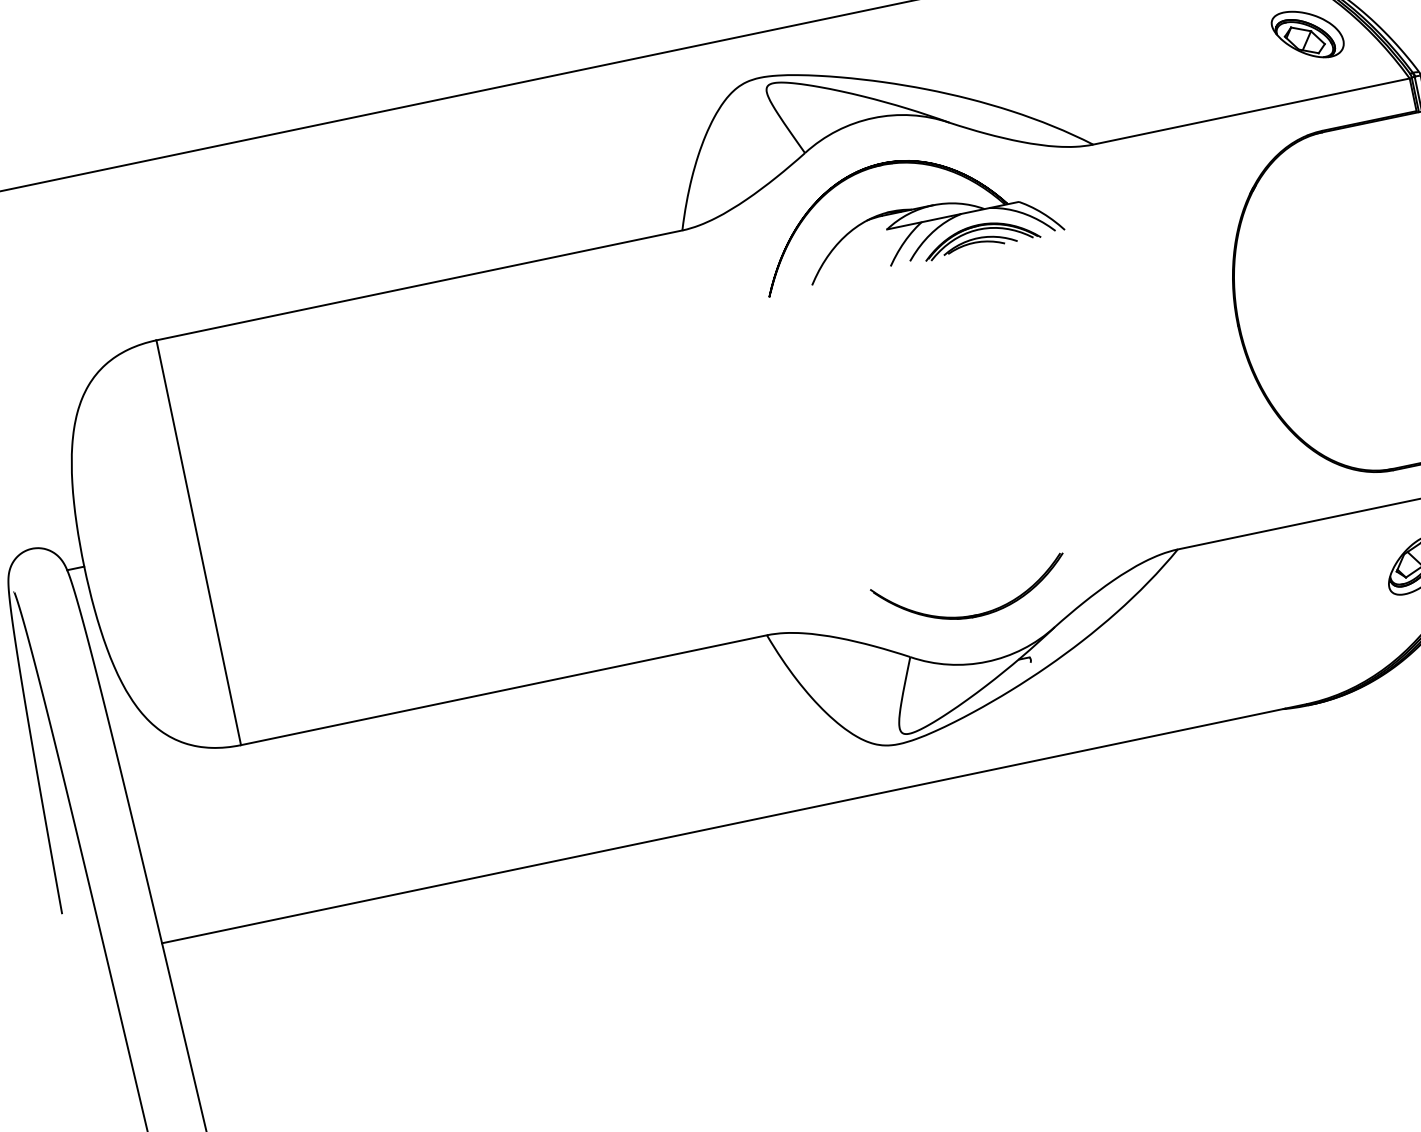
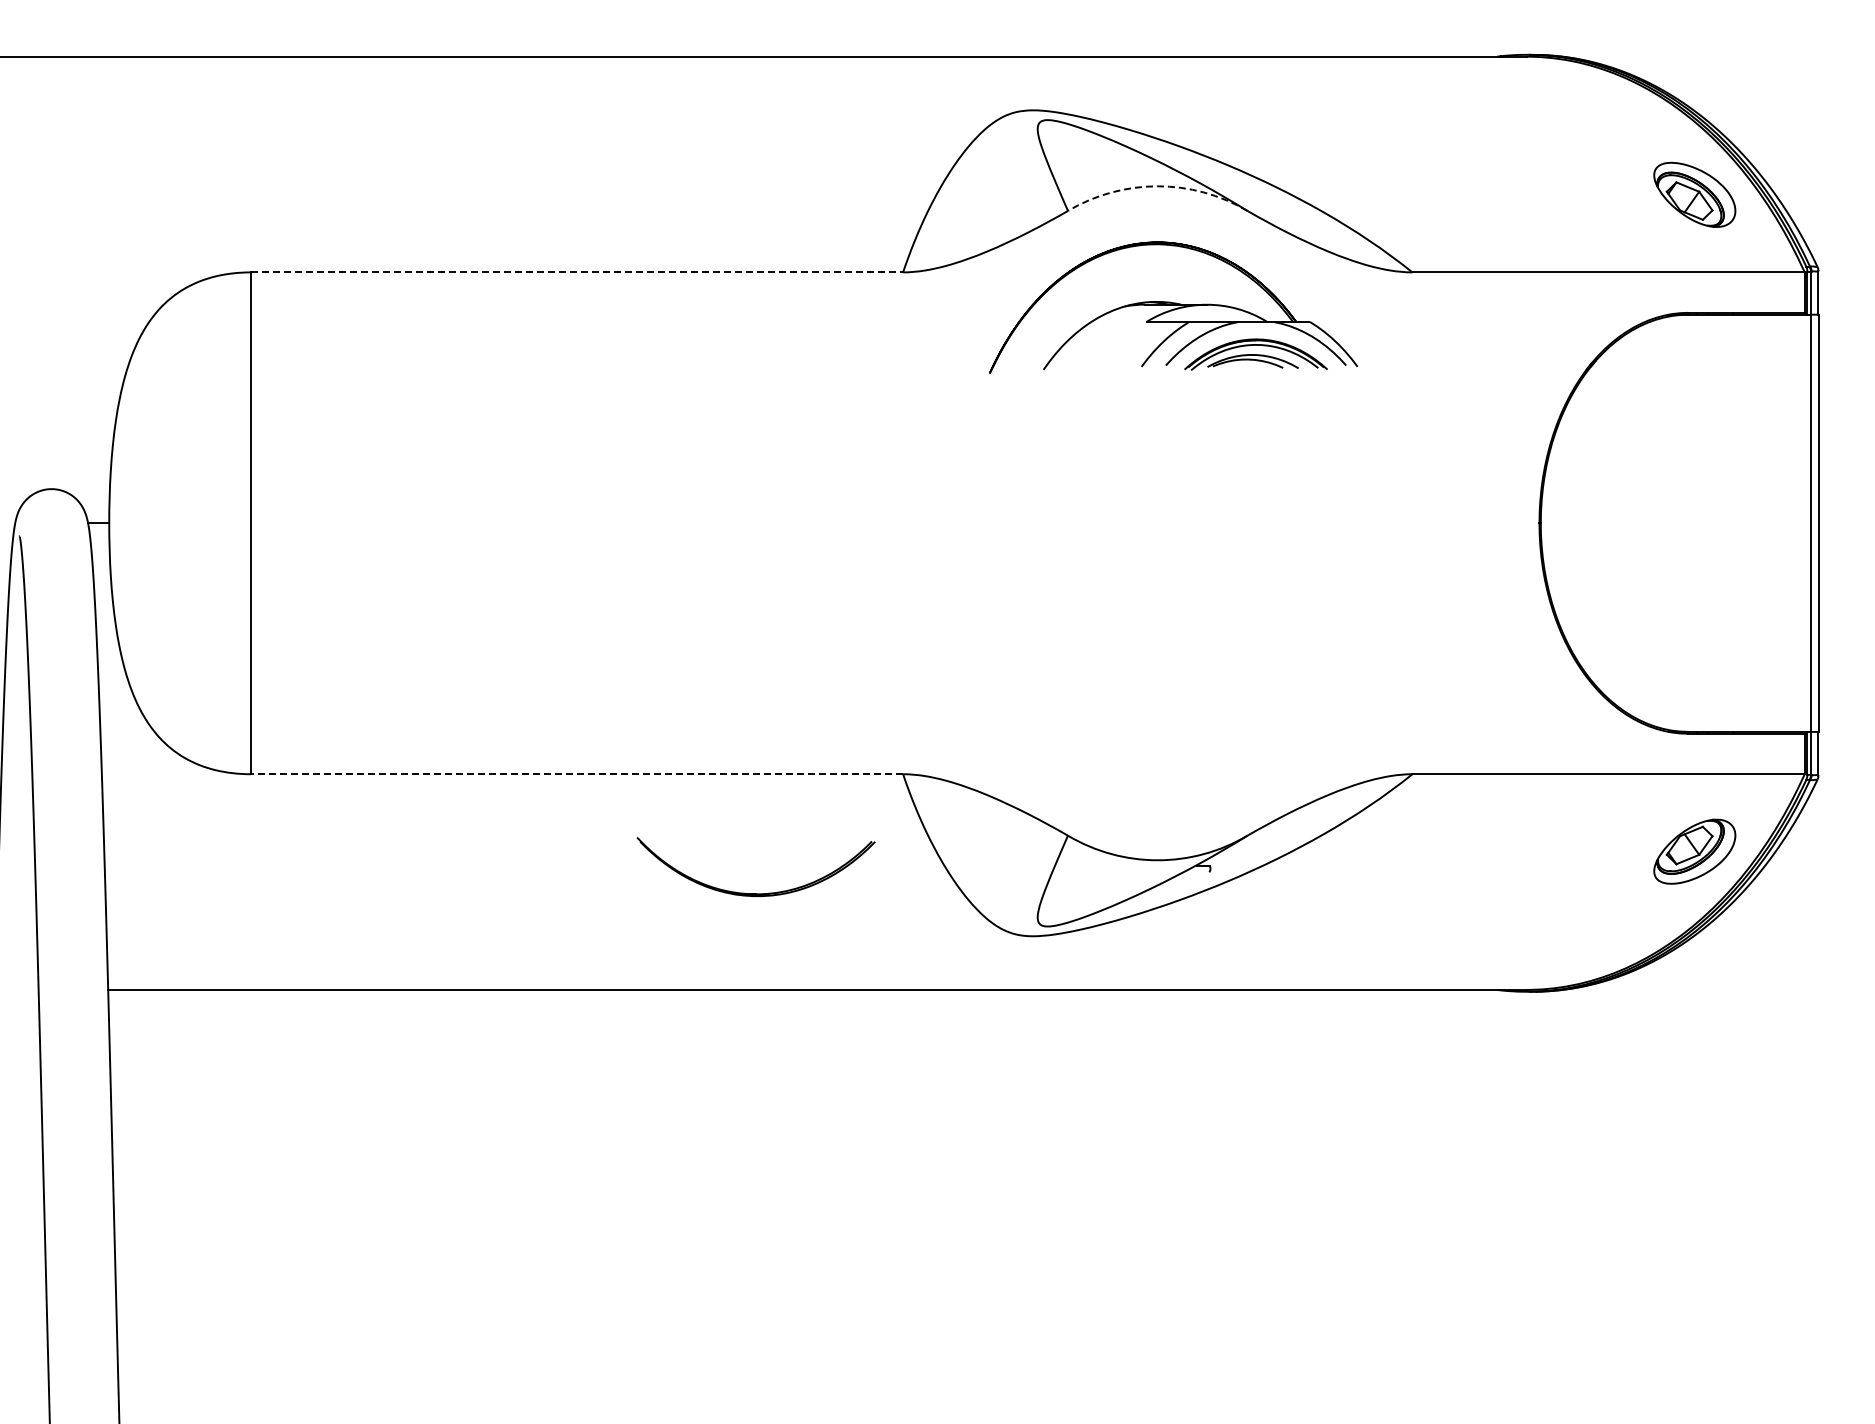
arc: (873, 118) -> (1157, 186), solid -> dashed
line: (419, 285) -> (577, 272), solid -> dashed
part: (975, 614) -> (755, 893), moved
line: (504, 690) -> (577, 774), solid -> dashed

